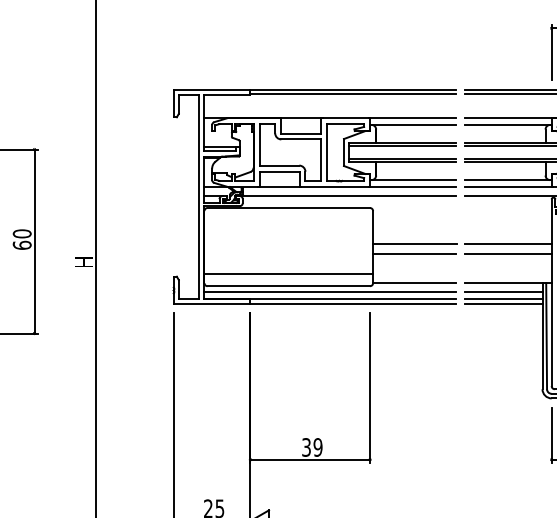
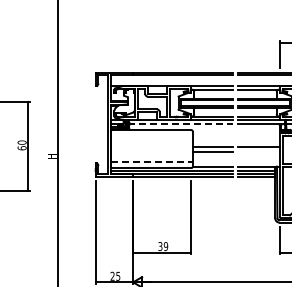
line: (347, 196) -> (180, 124), solid -> dashed
line: (508, 254) -> (258, 152), removed
line: (290, 274) -> (152, 162), solid -> dashed

